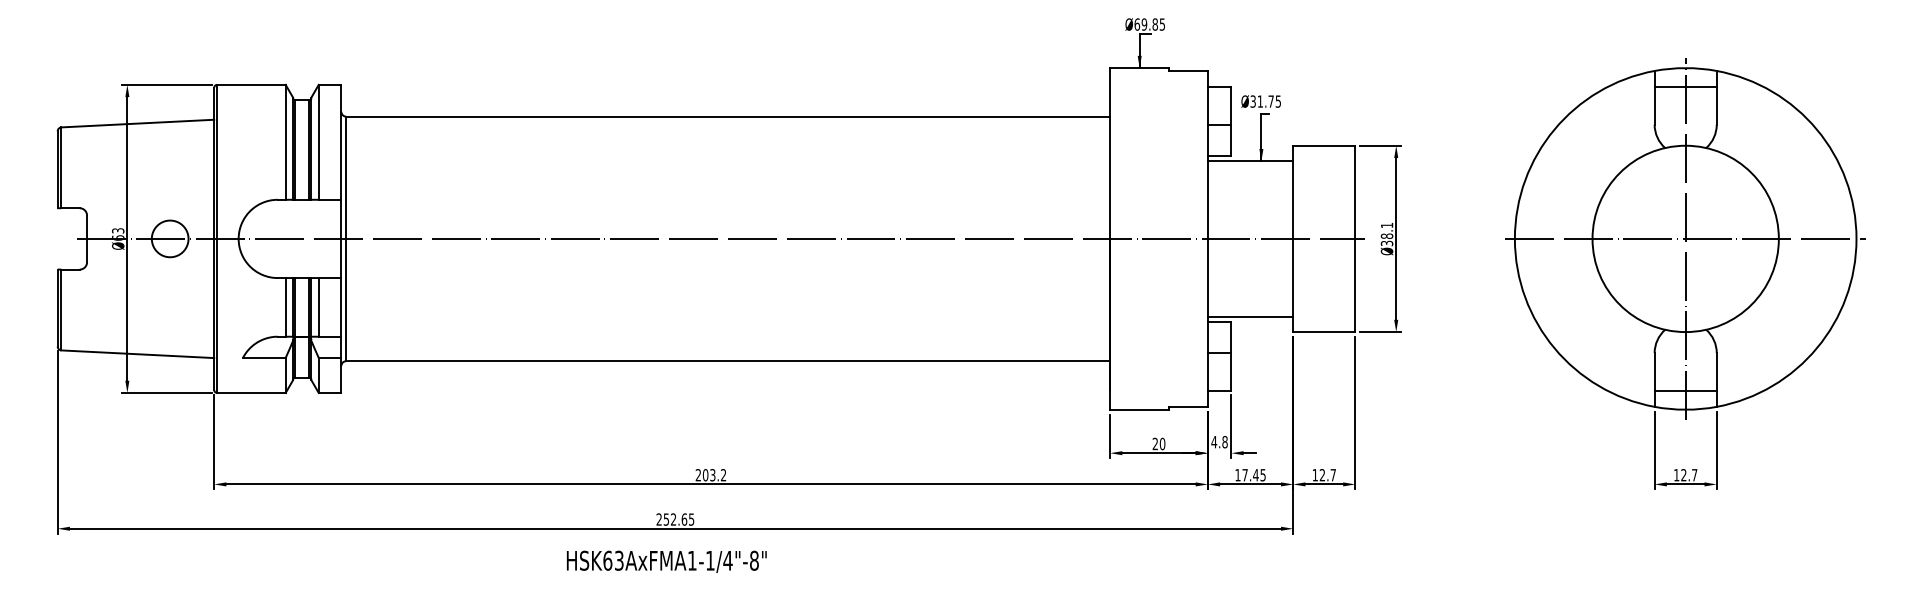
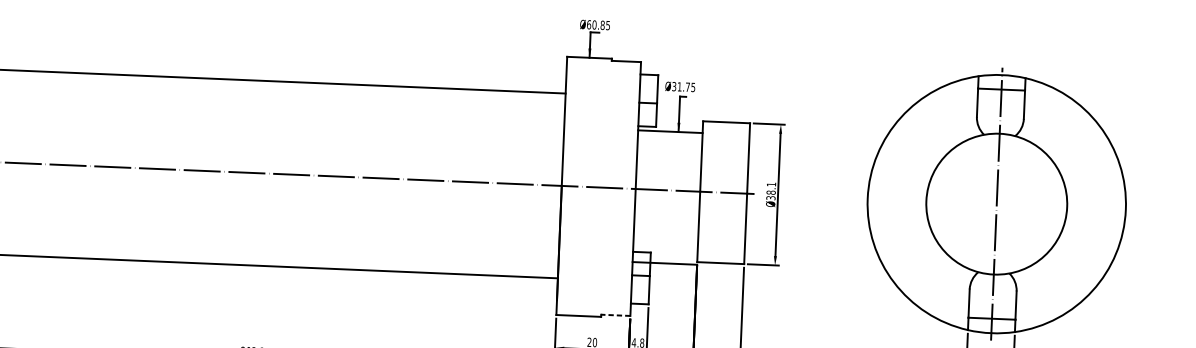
text: (1144, 24) -> (594, 24), Ø69.85 -> Ø60.85
line: (1685, 238) -> (996, 203), removed
line: (1250, 316) -> (664, 263), moved
line: (1188, 406) -> (615, 315), solid -> dashed

